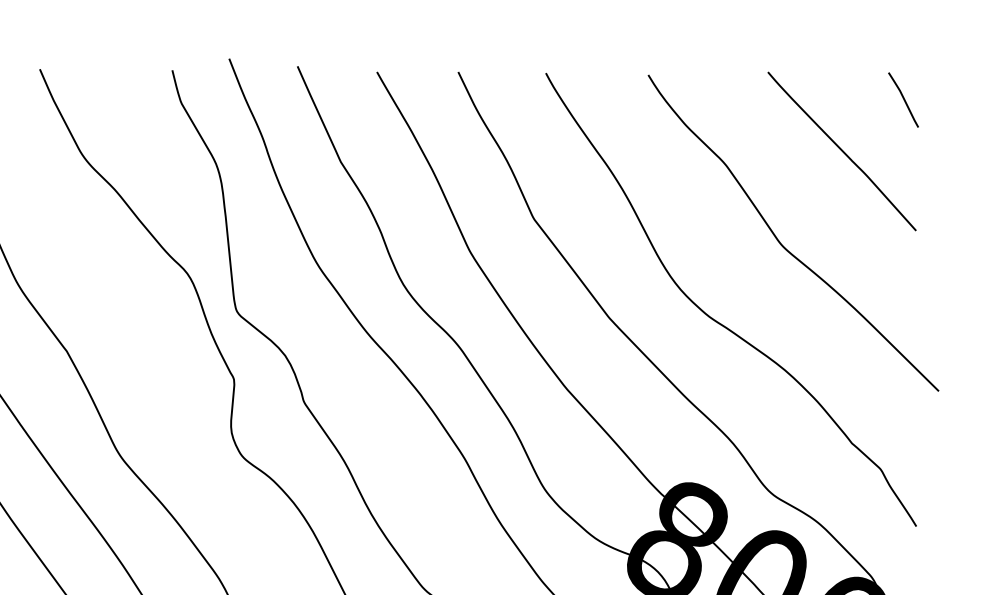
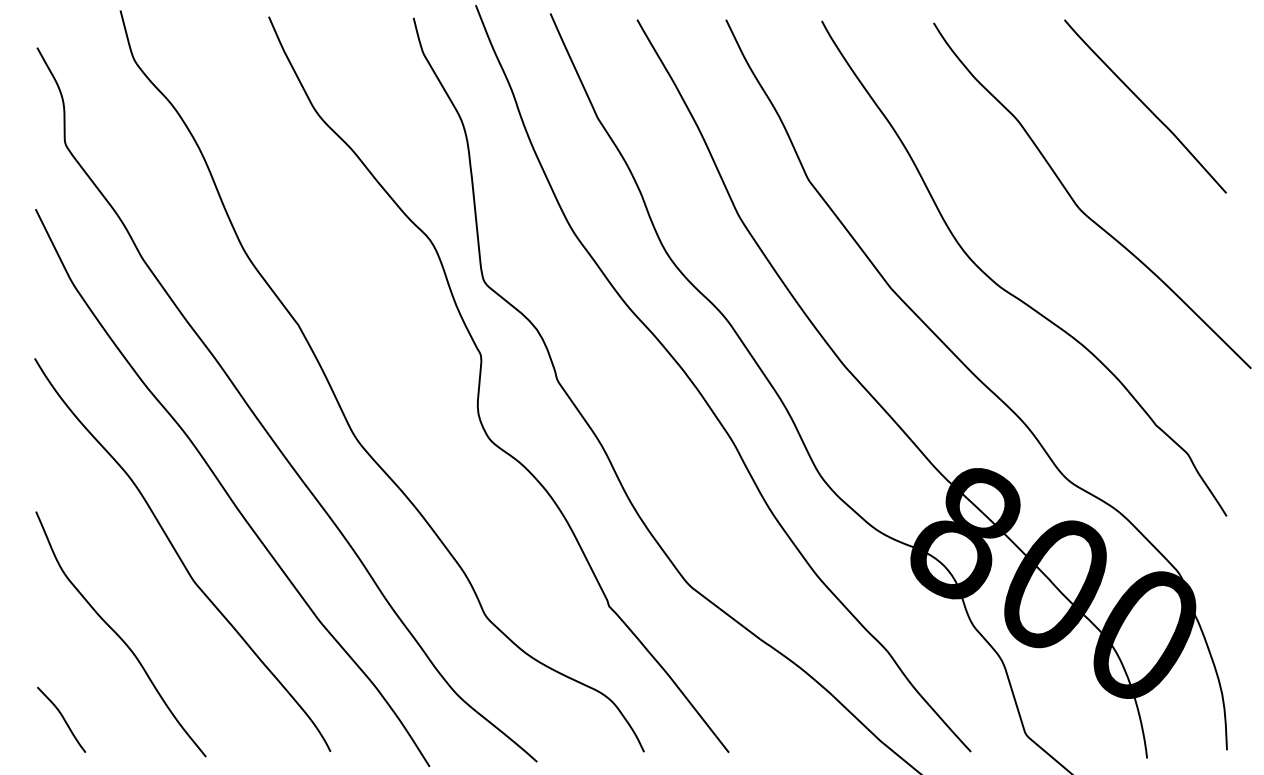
curve: (903, 100) -> (1212, 50), removed

